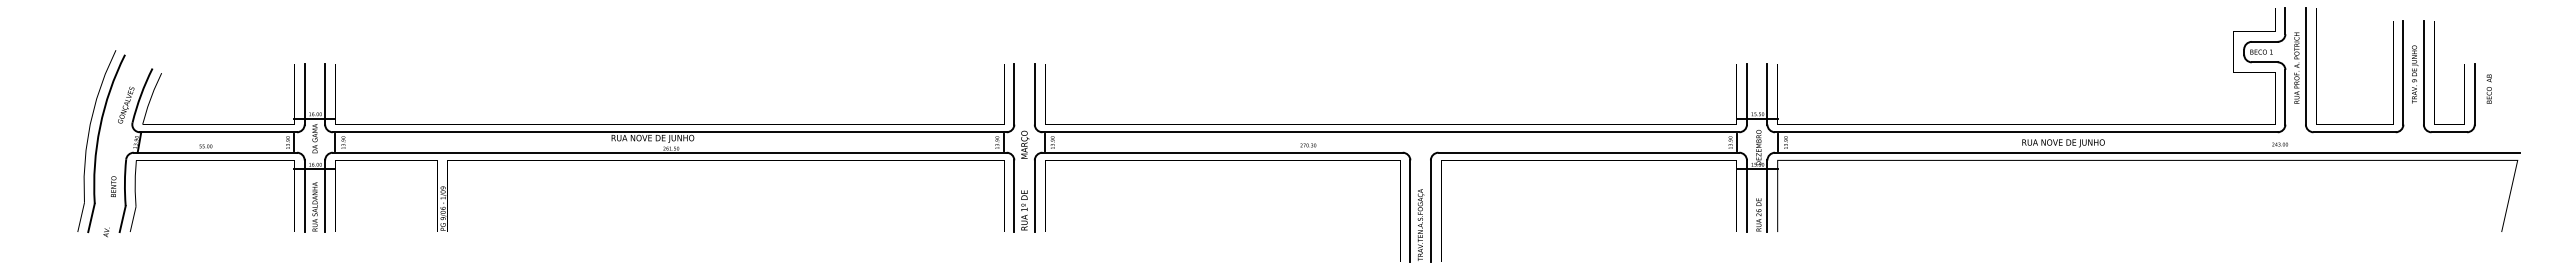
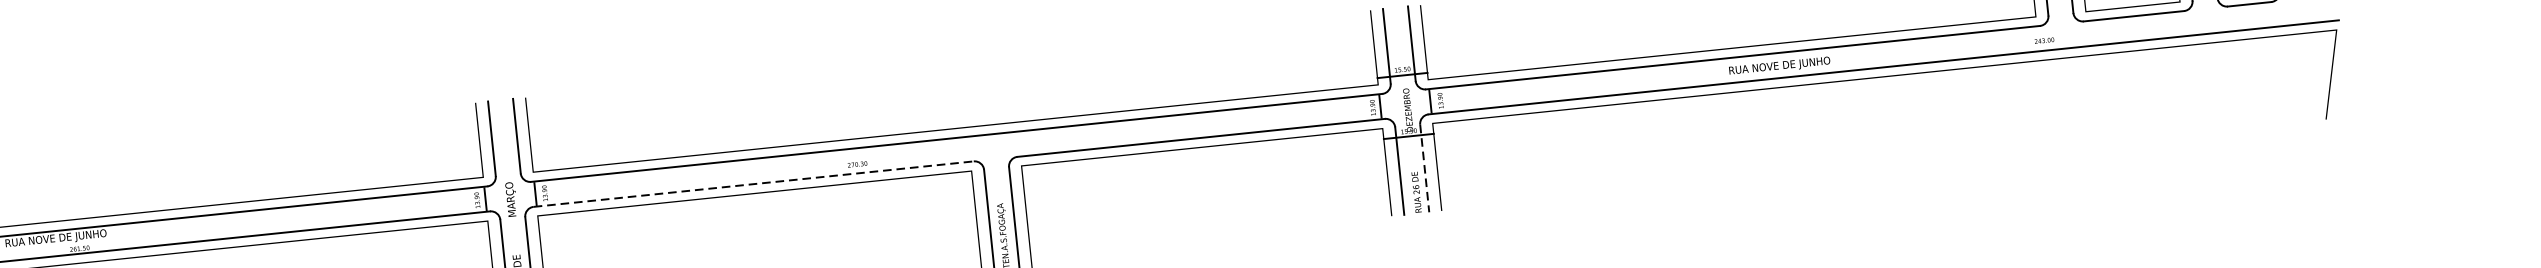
line: (1223, 152) -> (754, 183), solid -> dashed
line: (1767, 196) -> (1424, 168), solid -> dashed

